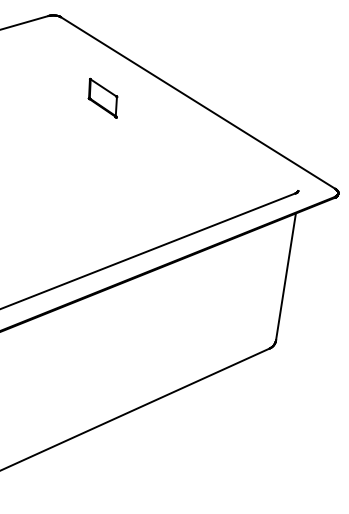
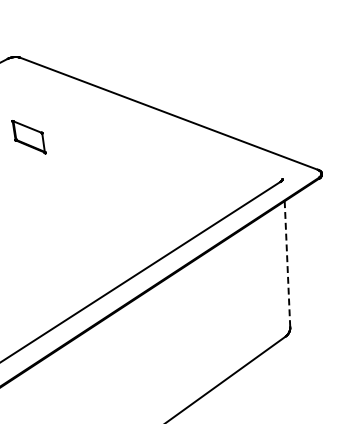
part: (102, 97) -> (28, 136), moved
line: (285, 277) -> (287, 264), solid -> dashed

